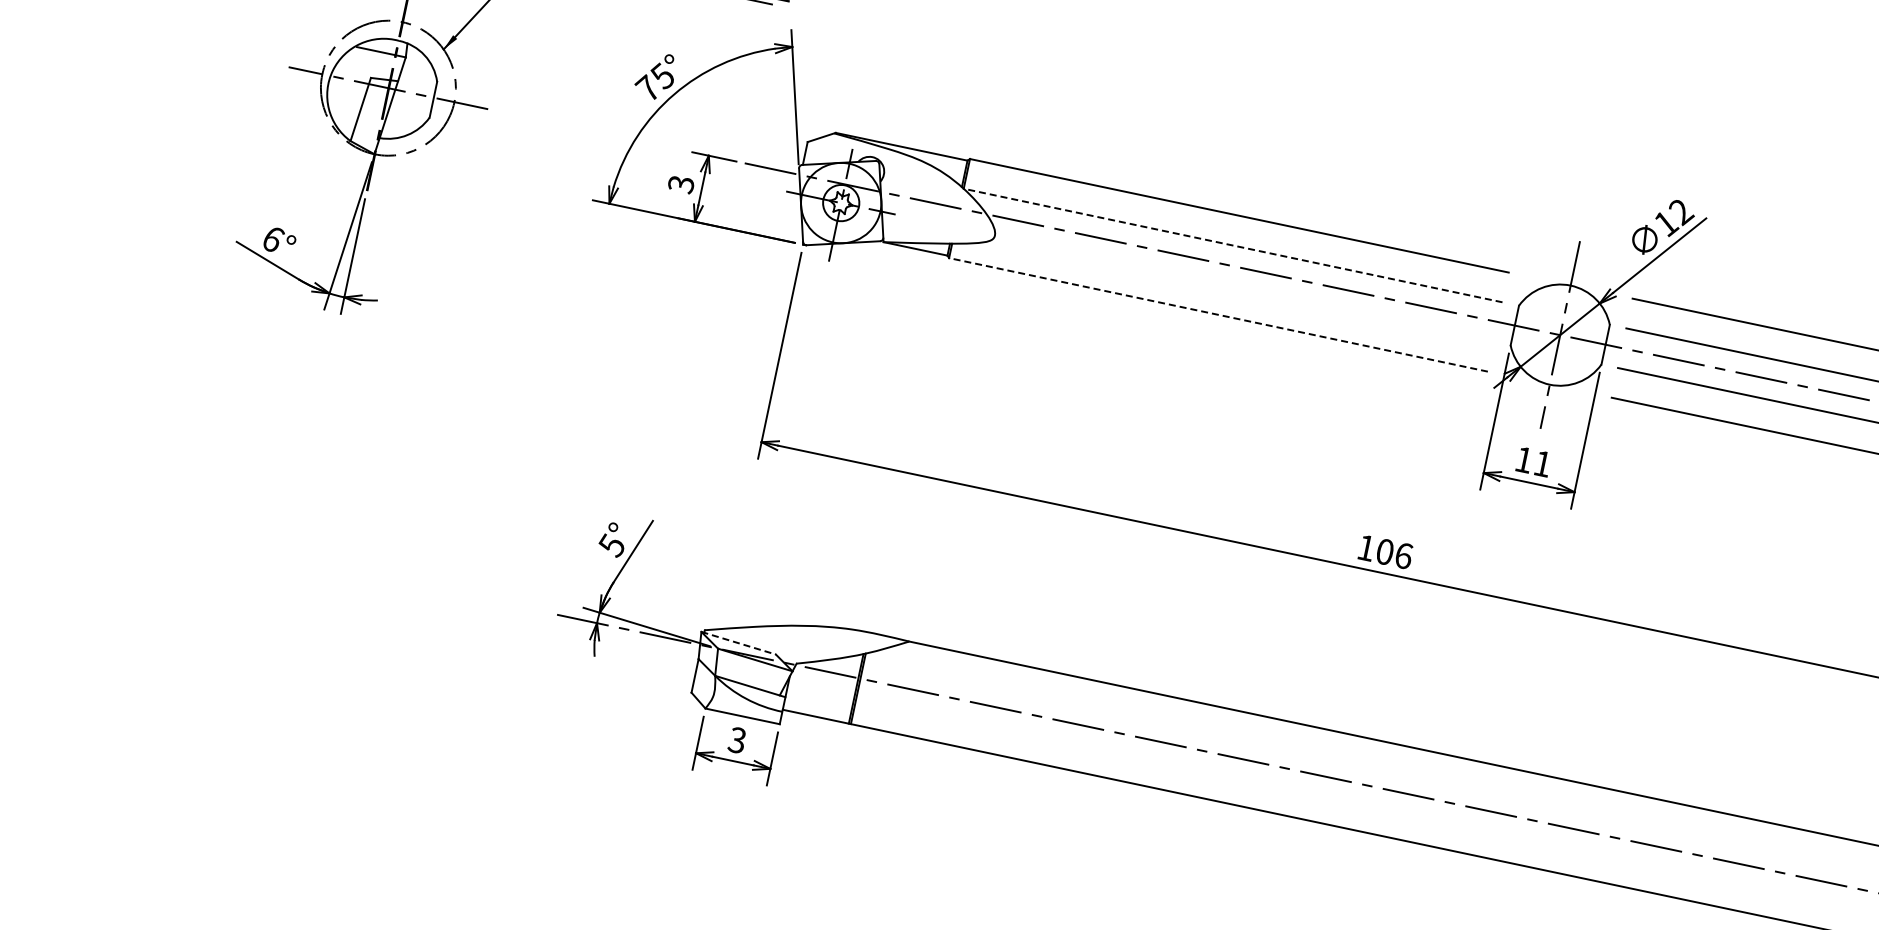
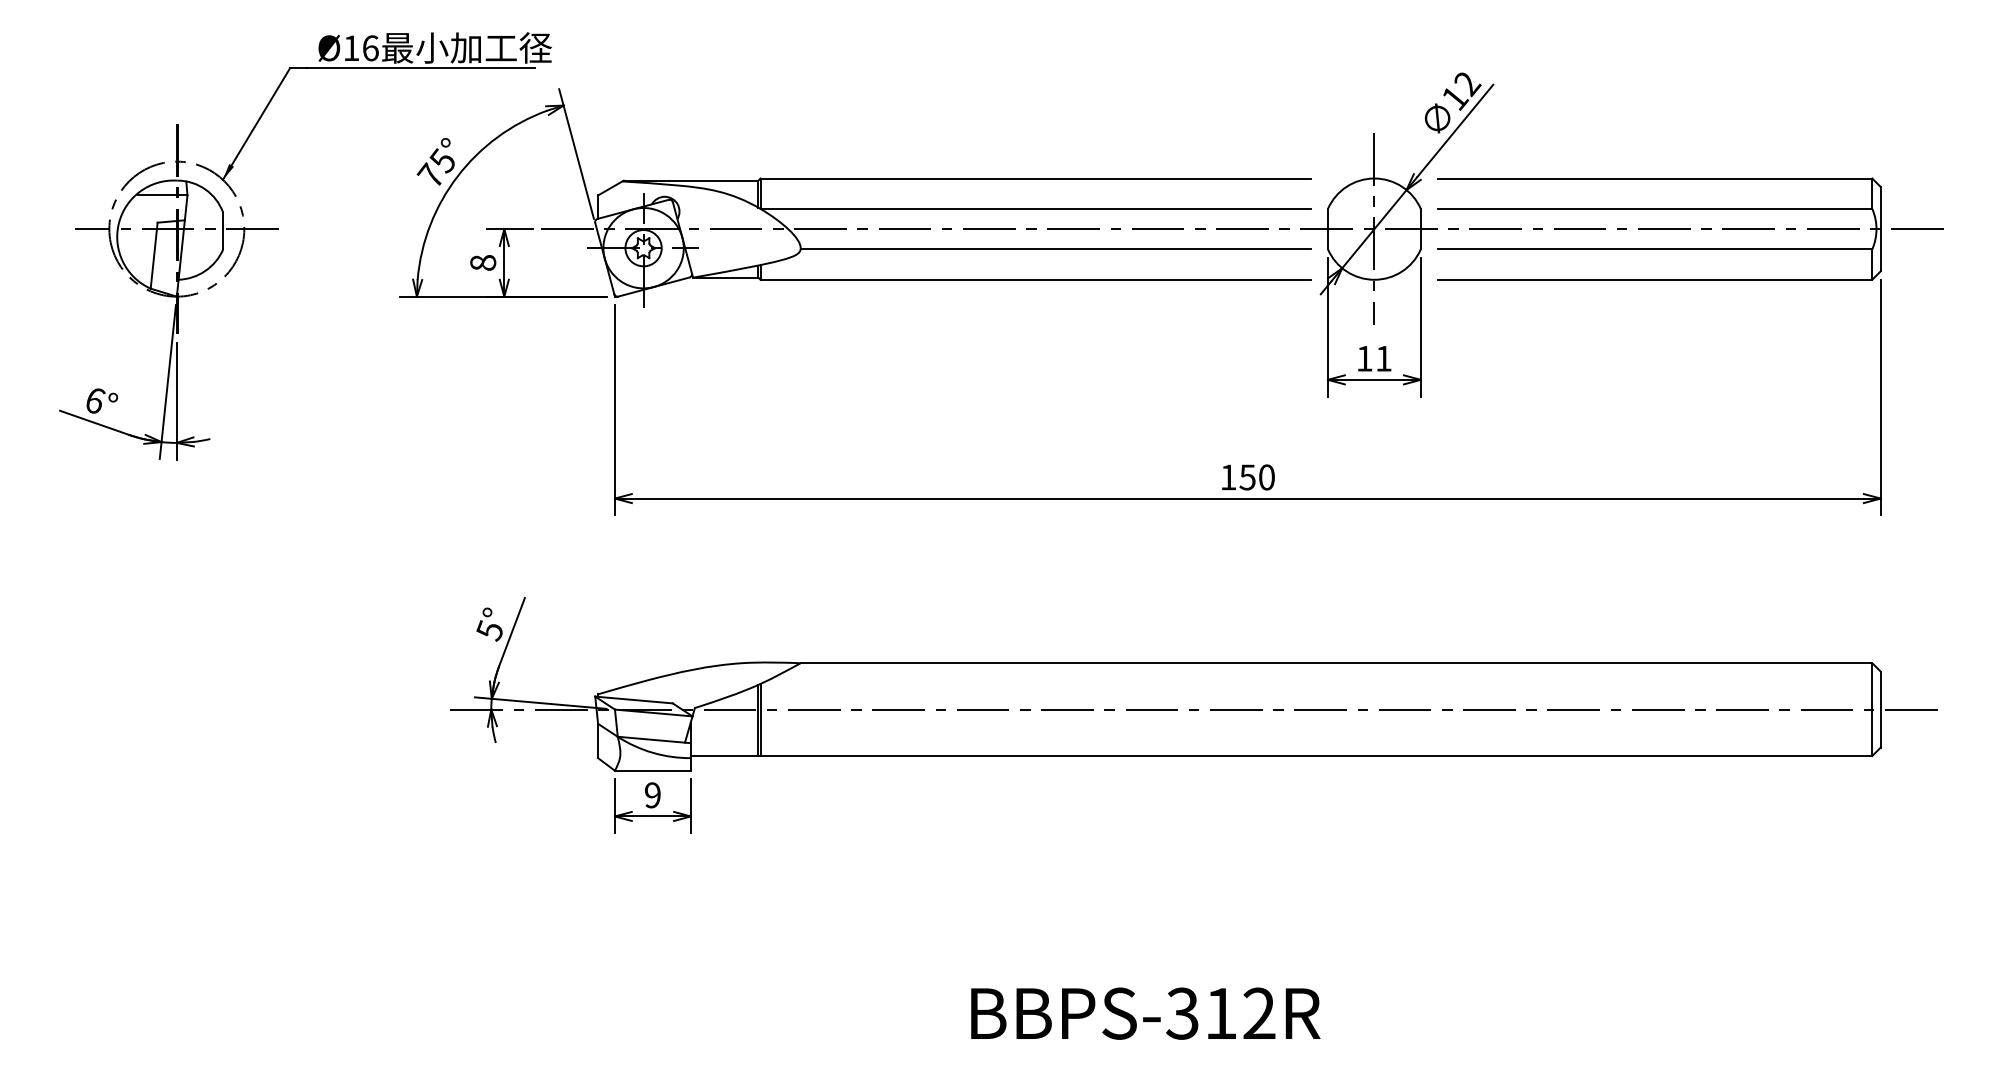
text: (681, 185) -> (483, 263), 3 -> 8
line: (1232, 245) -> (1035, 208), dashed -> solid
line: (1243, 289) -> (1055, 249), added
line: (1218, 314) -> (1035, 279), dashed -> solid
text: (1394, 554) -> (1257, 477), 106 -> 150
line: (739, 643) -> (634, 700), dashed -> solid
text: (737, 740) -> (652, 795), 3 -> 9

